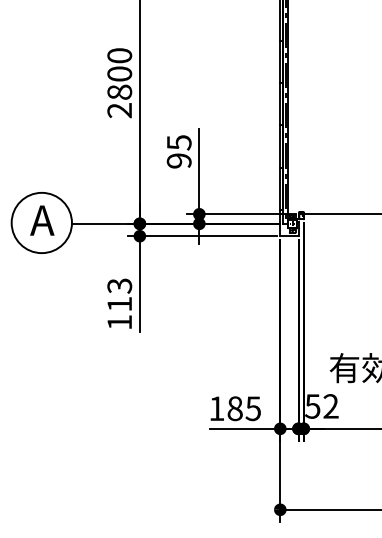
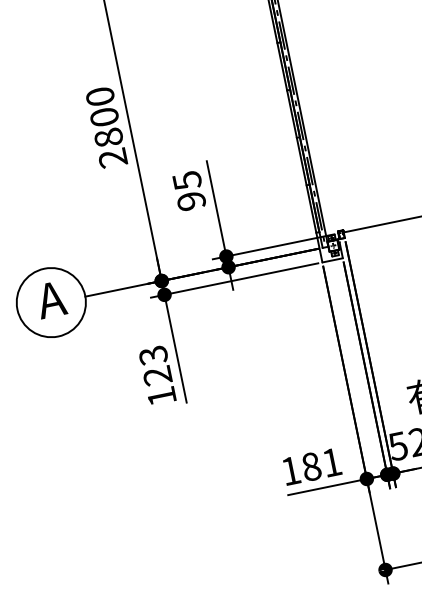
text: (119, 303) -> (157, 375), 113 -> 123
text: (252, 408) -> (330, 462), 185 -> 181

